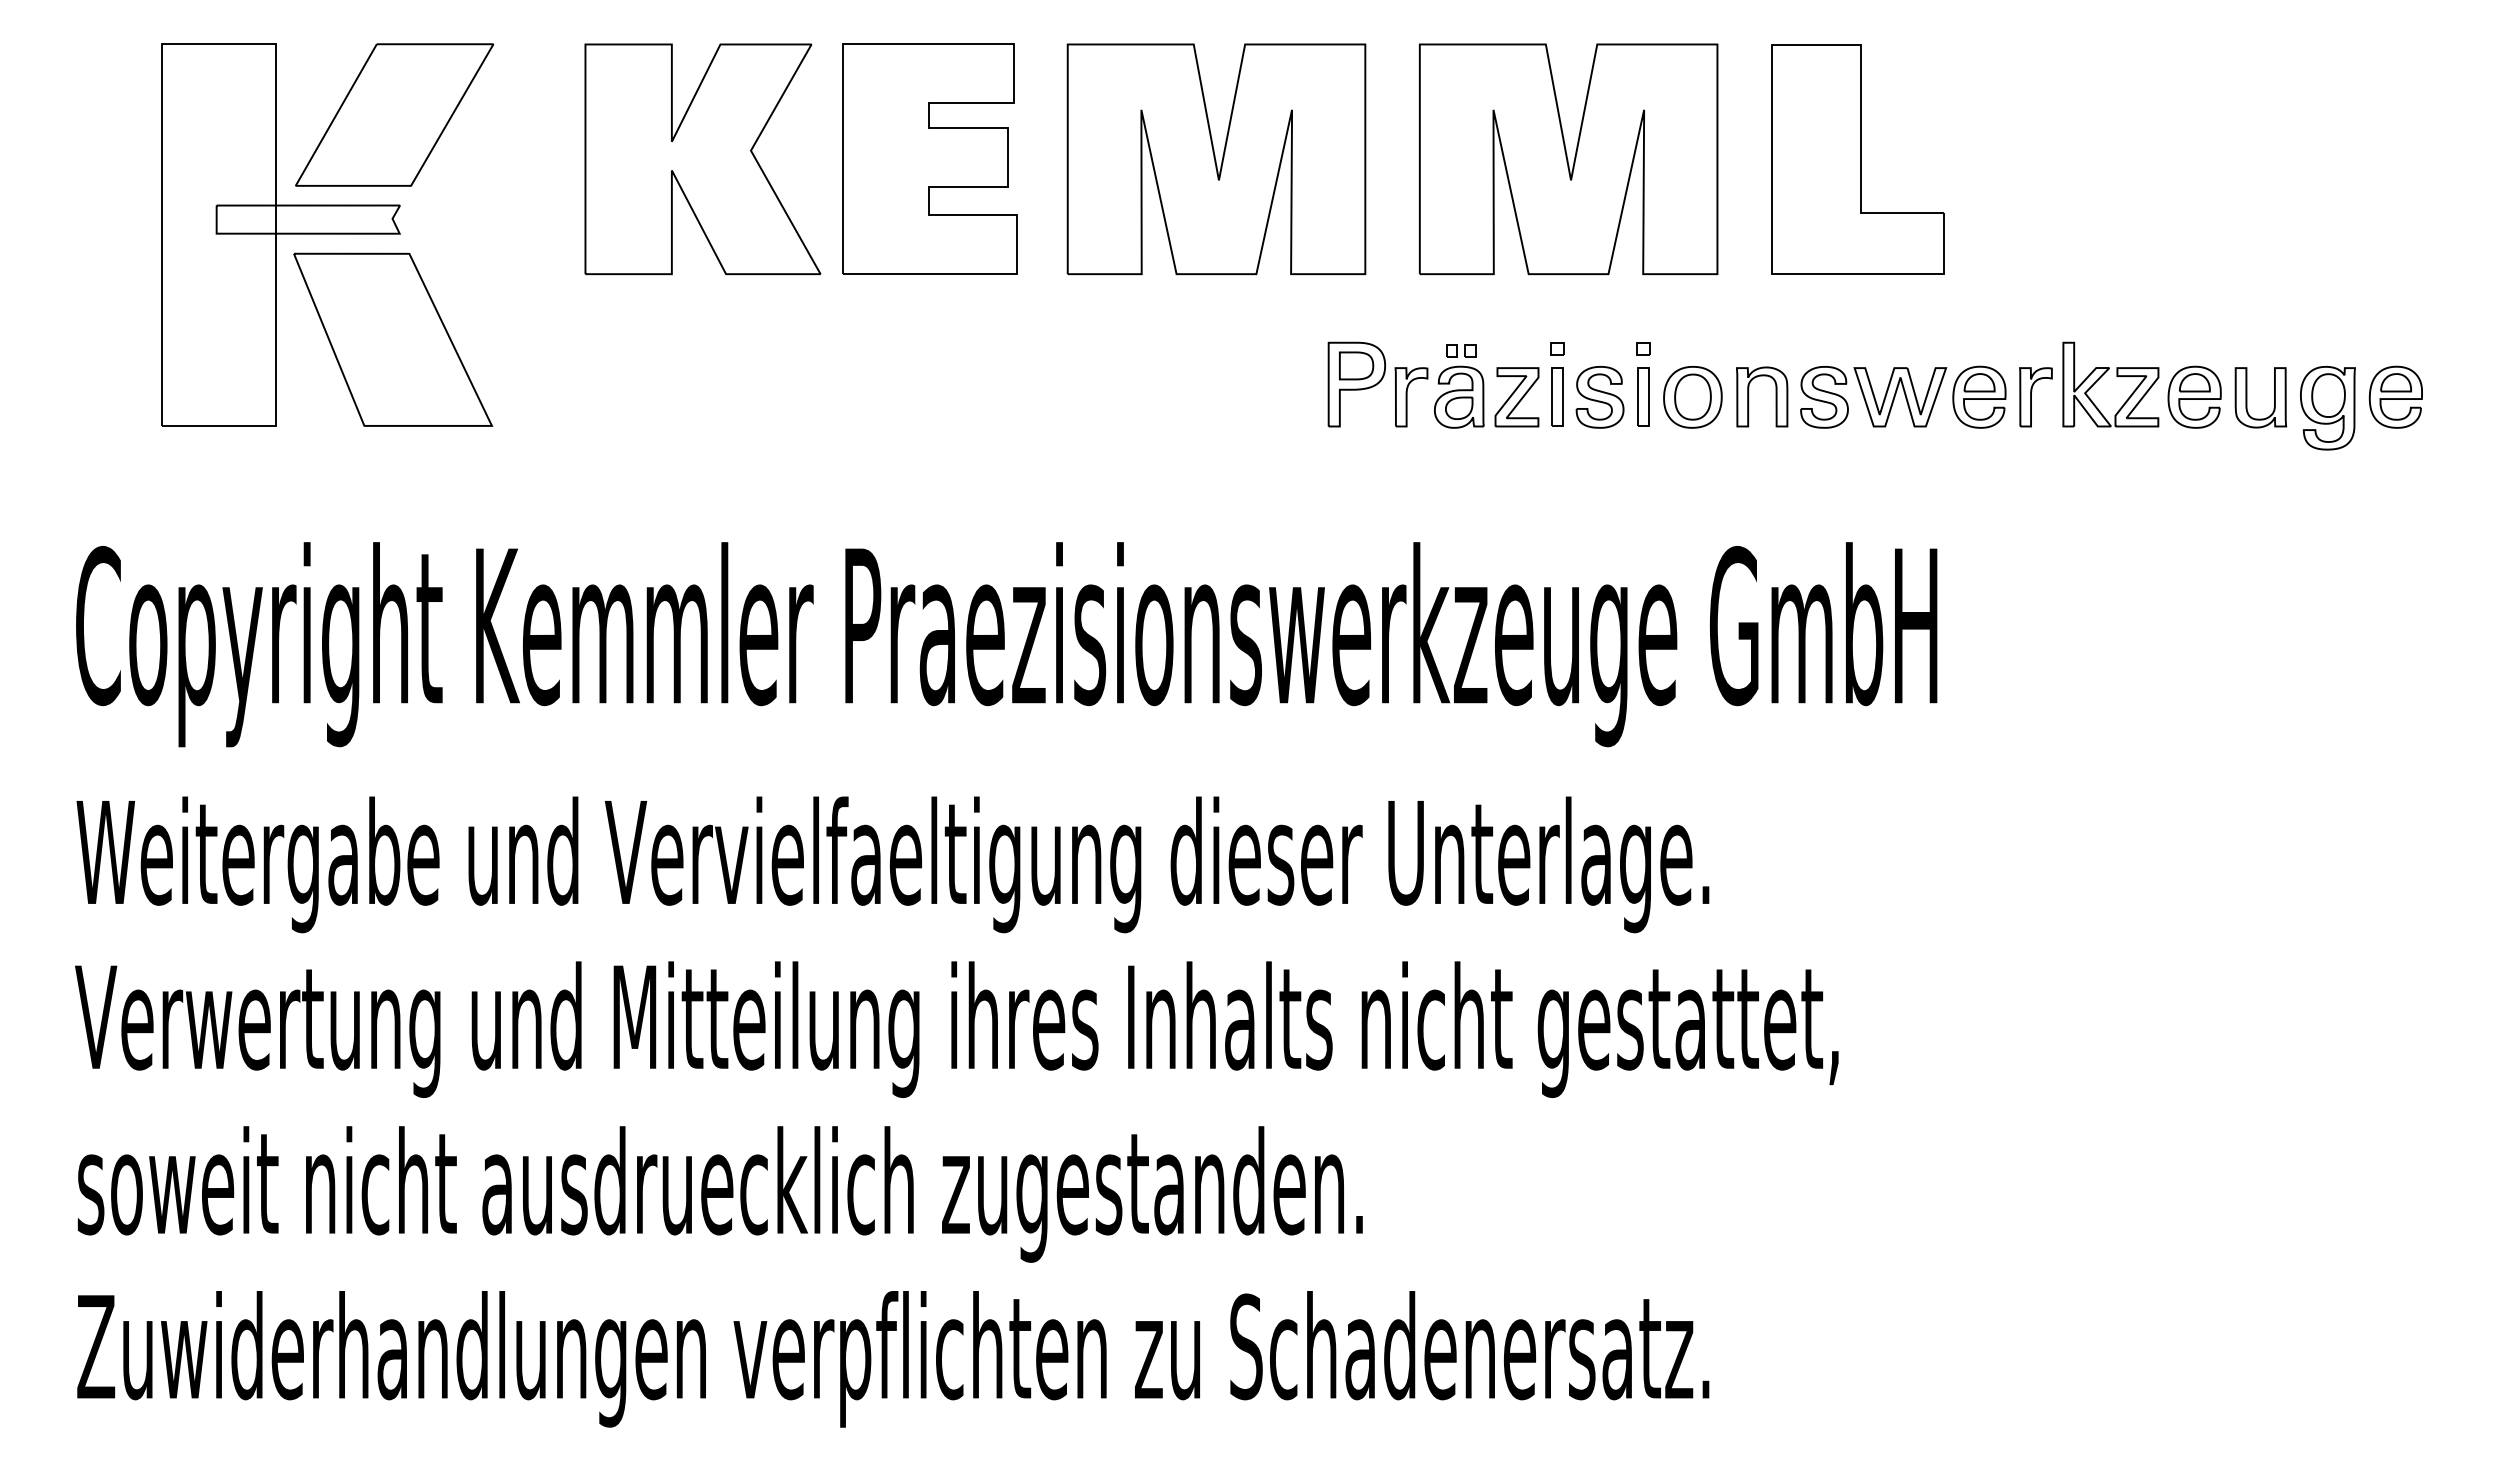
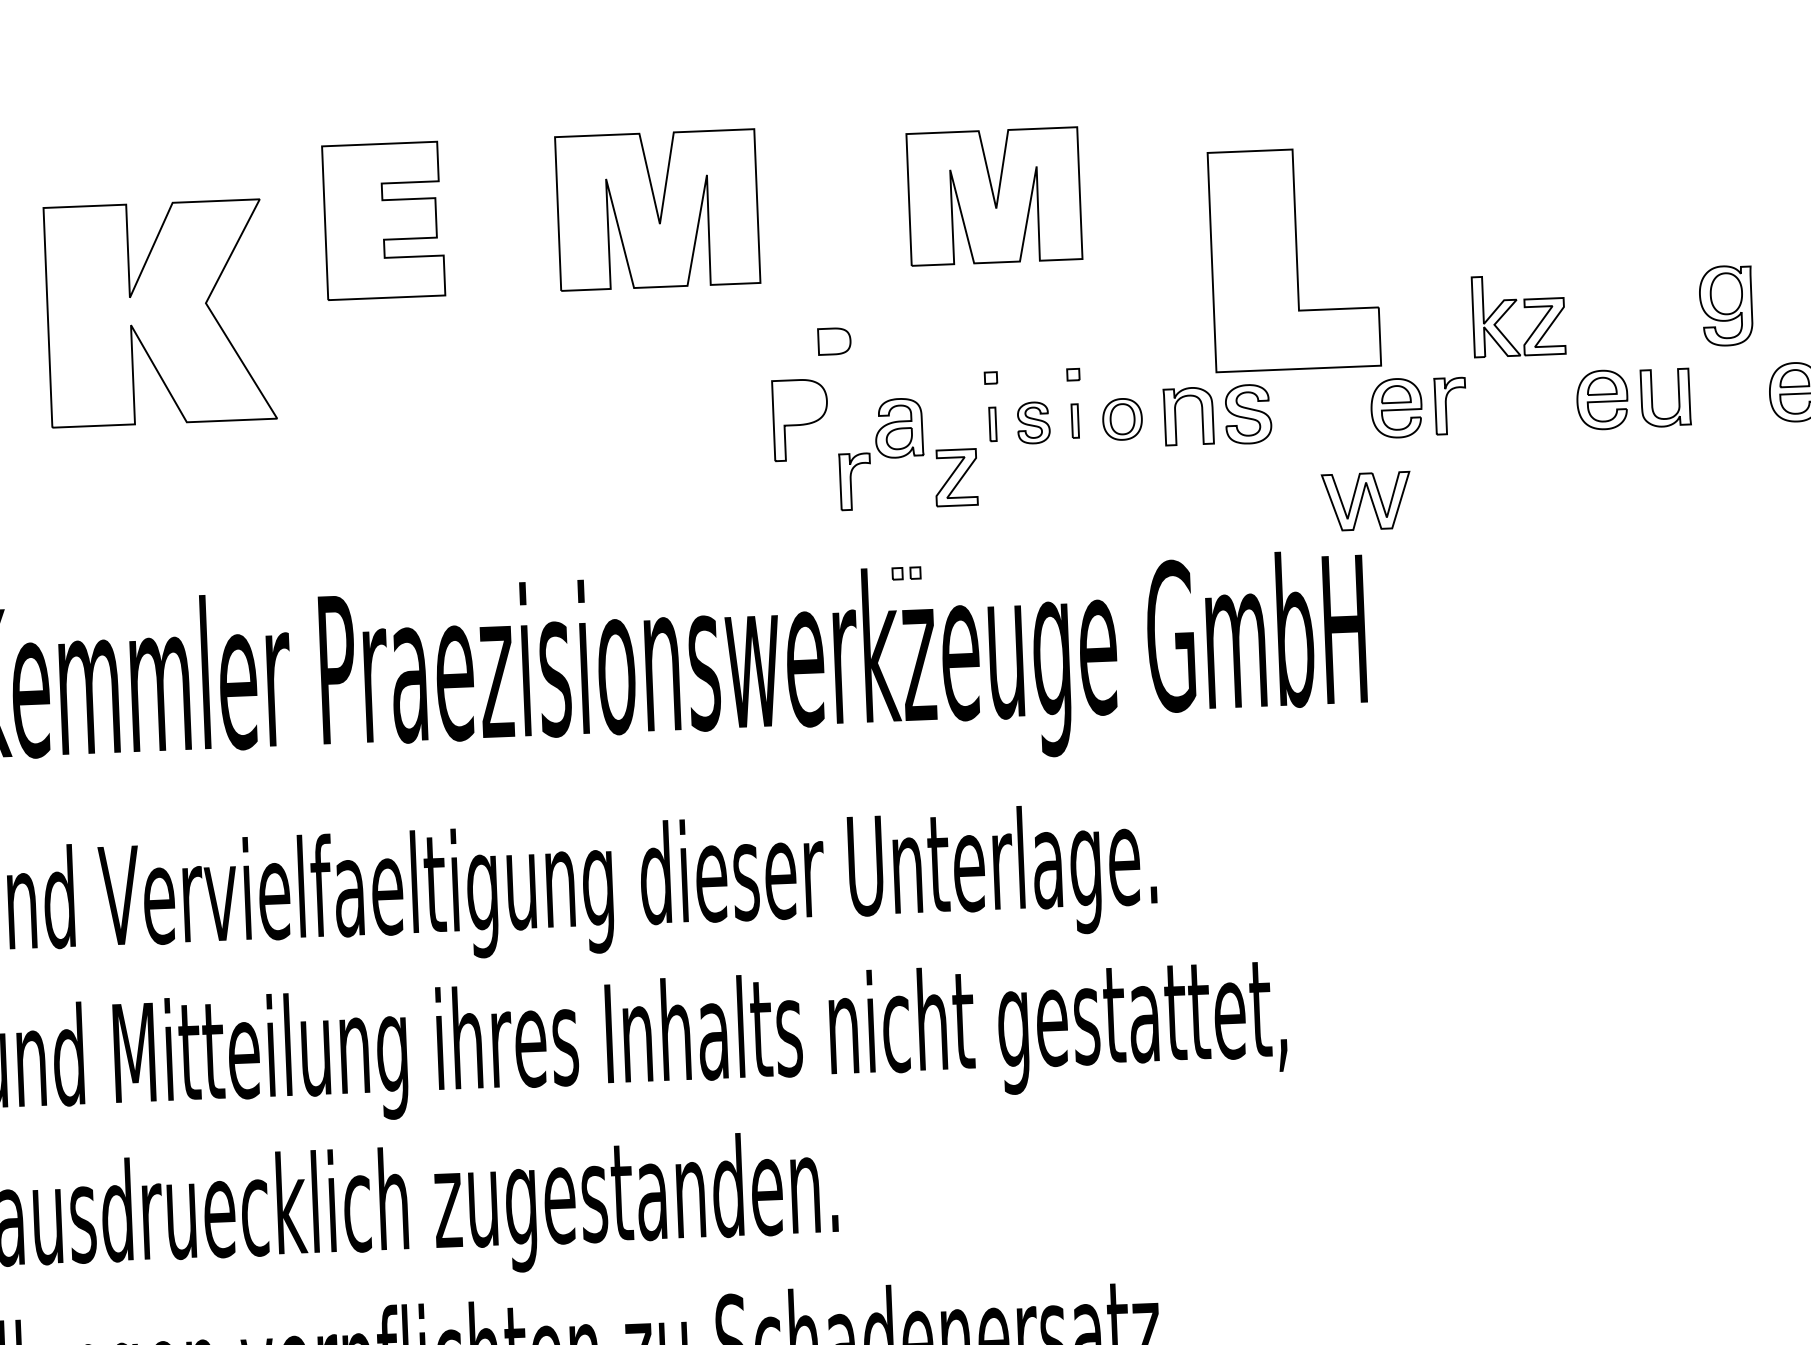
part: (929, 158) -> (383, 220), size x0.7
part: (702, 159) -> (159, 313), moved
part: (1216, 159) -> (657, 210), size x0.7
part: (1568, 159) -> (994, 196), size x0.6
part: (1857, 159) -> (1293, 259), moved
part: (1461, 350) -> (906, 572), moved
part: (1356, 365) -> (834, 341), moved
part: (2116, 376) -> (1523, 307), moved
part: (1557, 396) -> (992, 423), size x0.6
part: (1643, 396) -> (1075, 420), size x0.6
part: (1411, 397) -> (855, 481), moved
part: (1516, 397) -> (955, 477), moved
part: (1599, 397) -> (1033, 423), size x0.7
part: (1692, 397) -> (1122, 419), size x0.7
part: (1900, 397) -> (1366, 501), moved
part: (2327, 408) -> (1725, 306), moved

